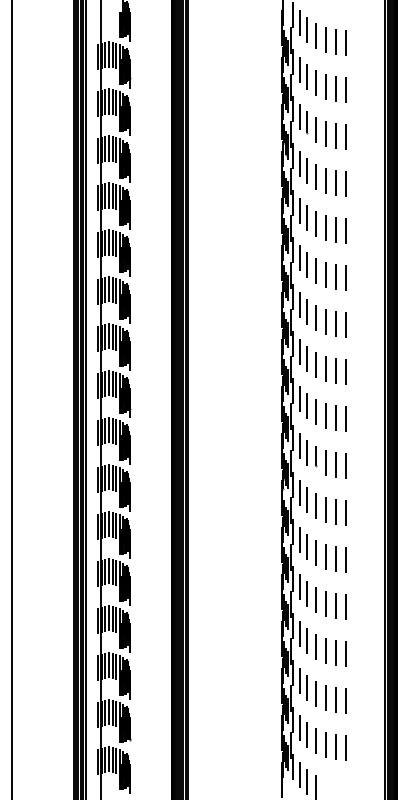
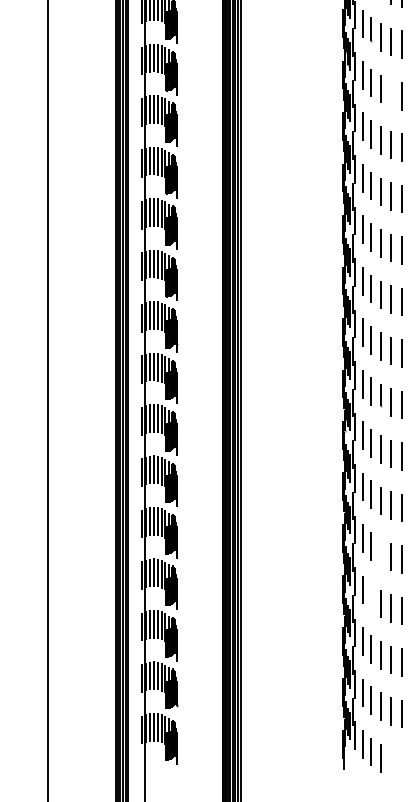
line: (325, 180) -> (391, 93), removed
line: (316, 599) -> (381, 552), removed
line: (307, 641) -> (371, 598), removed

